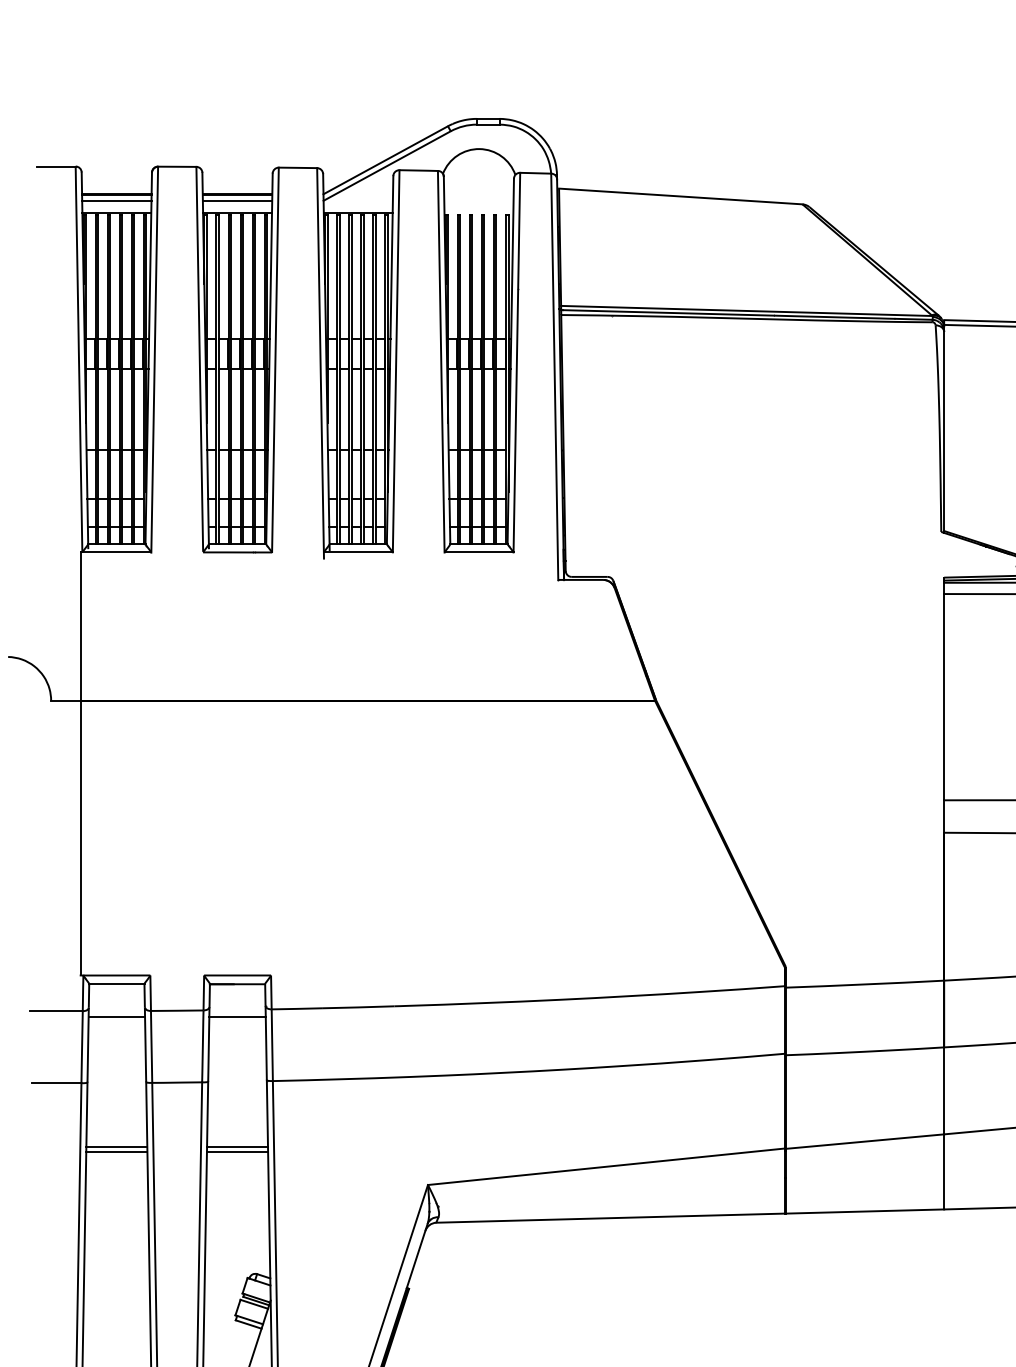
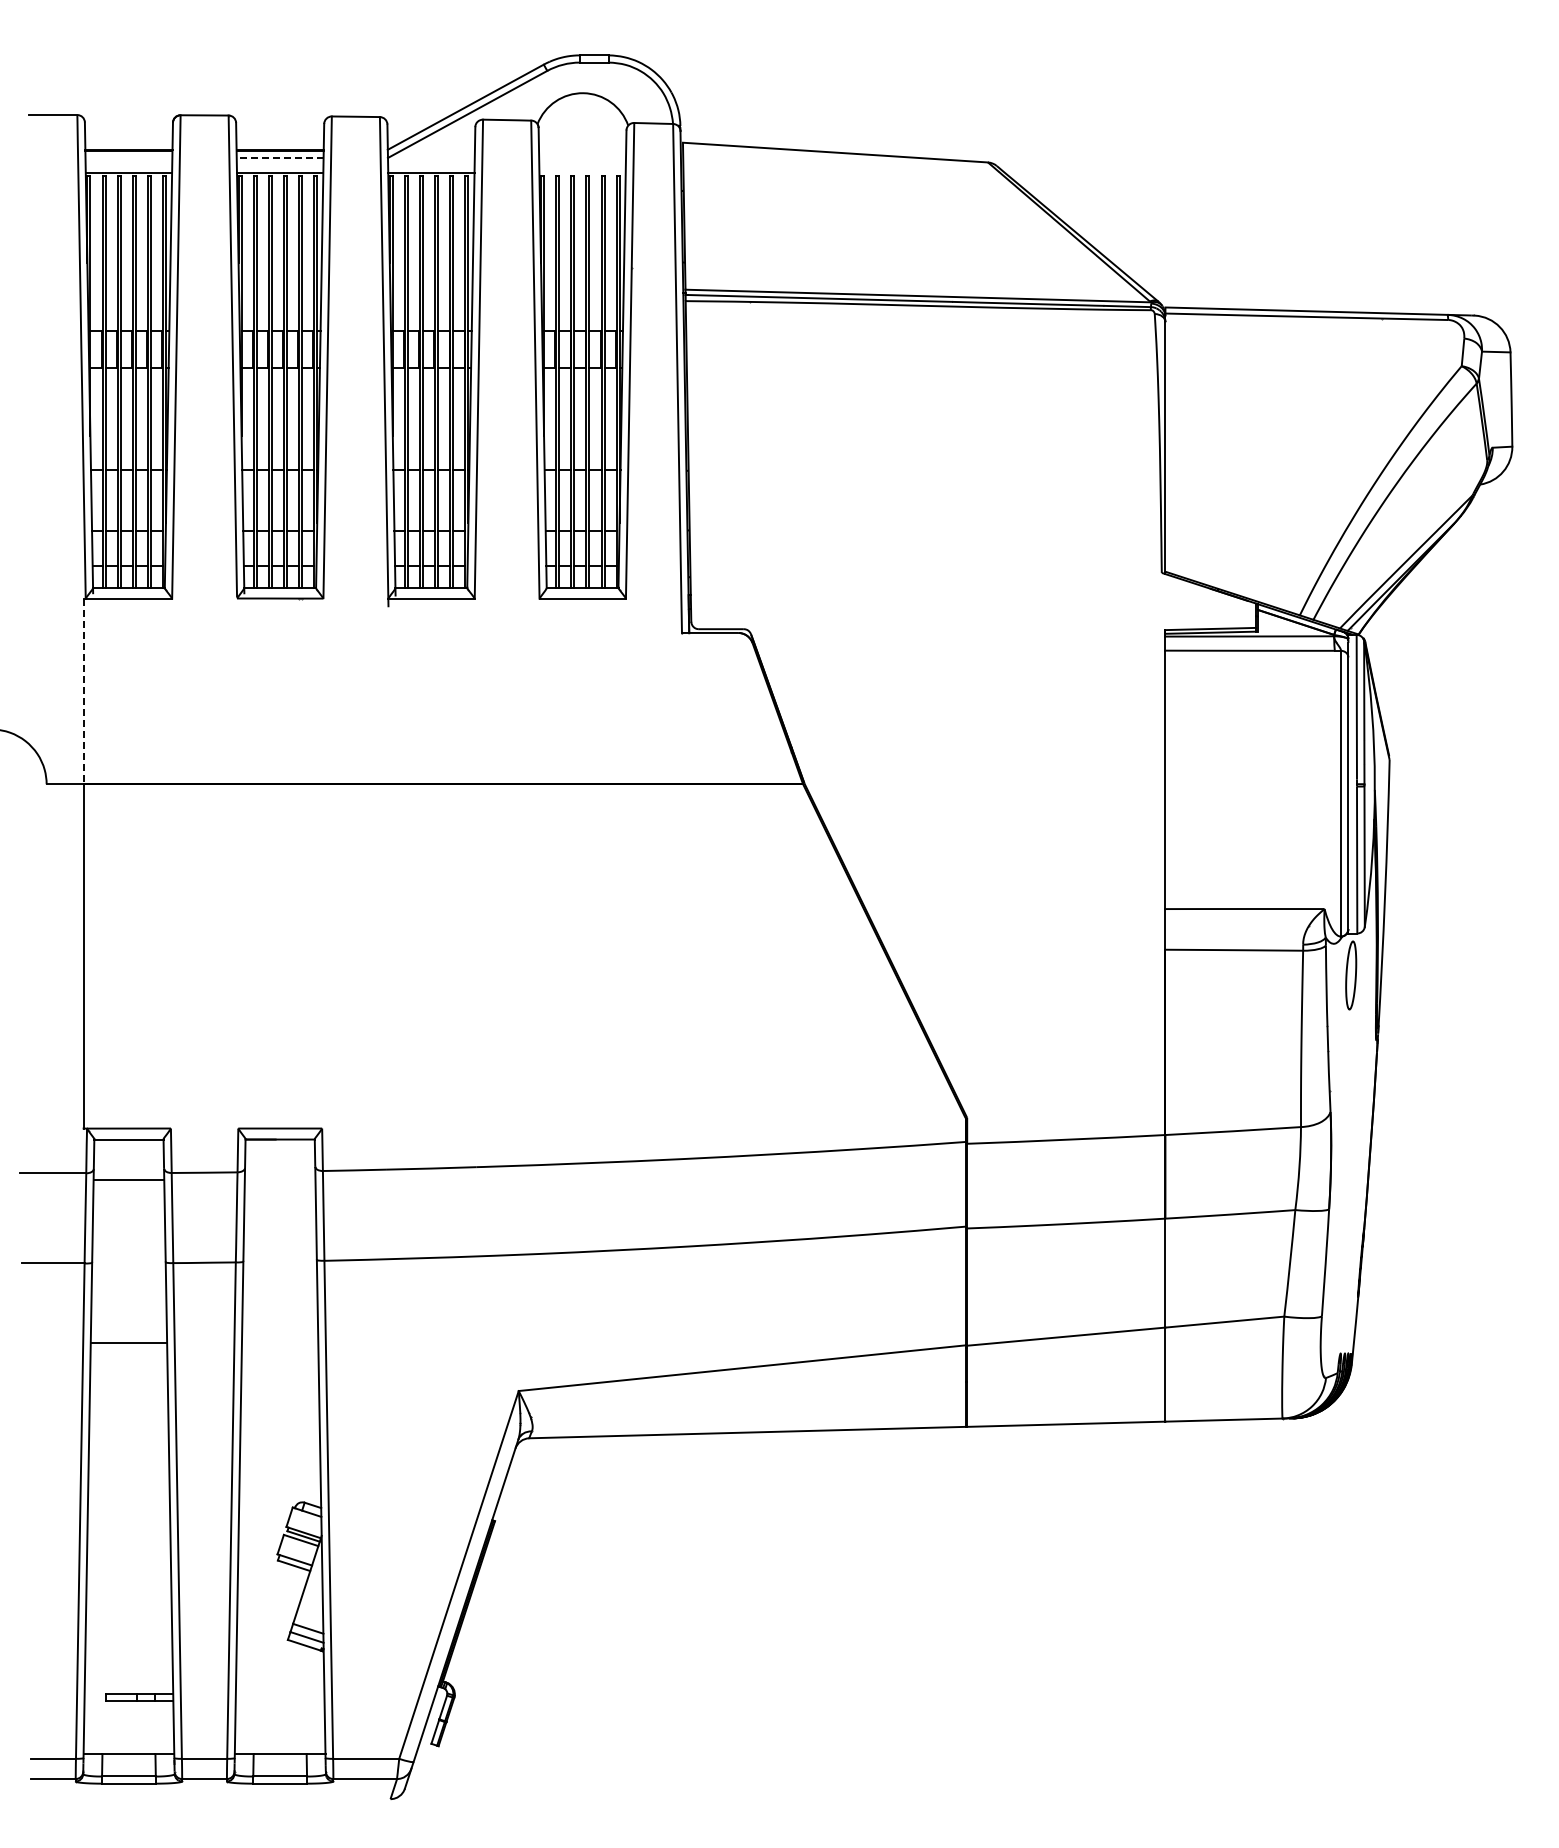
line: (116, 200) -> (128, 157), removed
line: (237, 200) -> (279, 157), solid -> dashed
line: (80, 626) -> (83, 691), solid -> dashed
line: (237, 1016) -> (279, 1180), removed
line: (237, 1146) -> (279, 1342), removed
line: (116, 1151) -> (128, 1349), removed
line: (237, 1151) -> (279, 1349), removed

